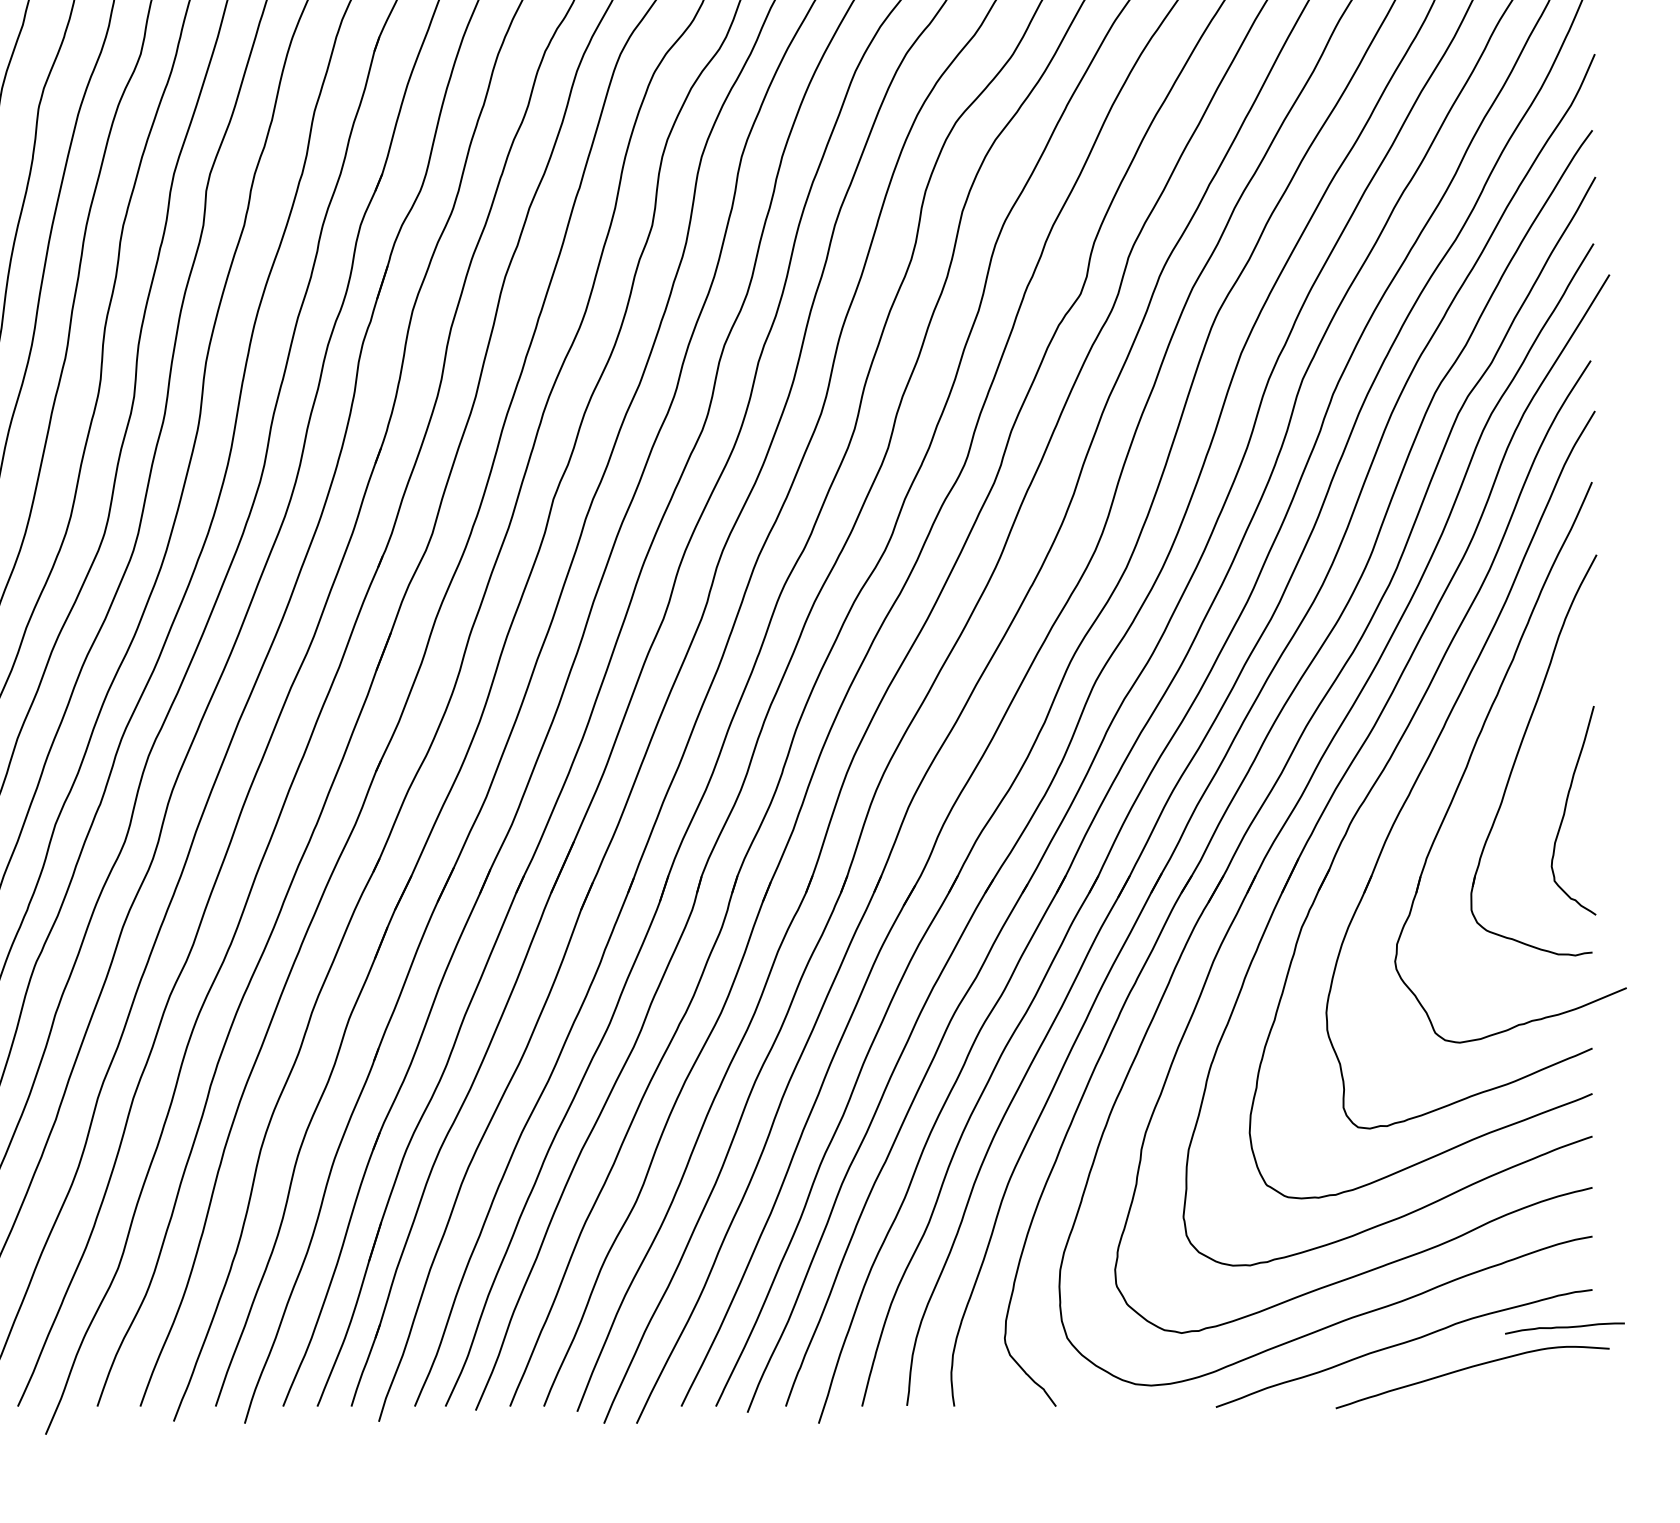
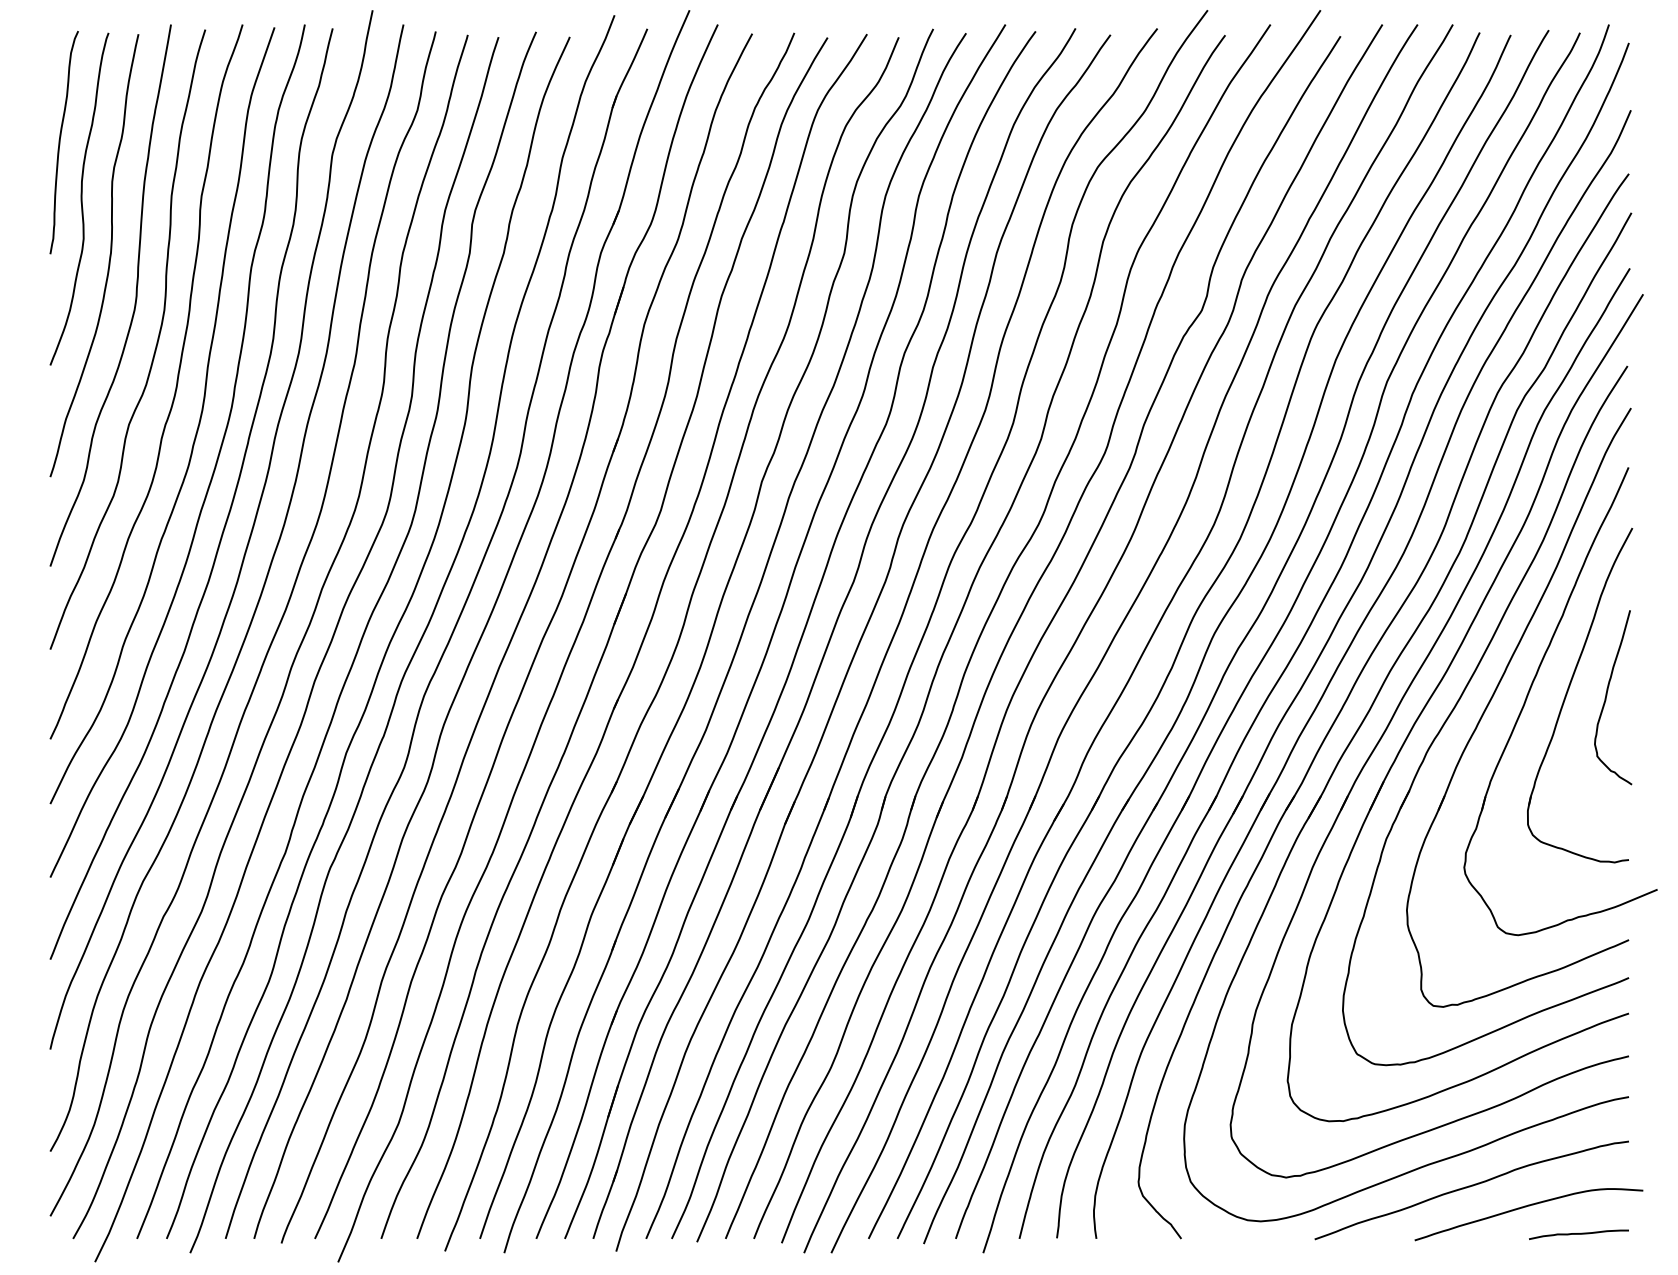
curve: (1566, 808) -> (1607, 695), moved
curve: (1564, 1328) -> (1578, 1234), moved

